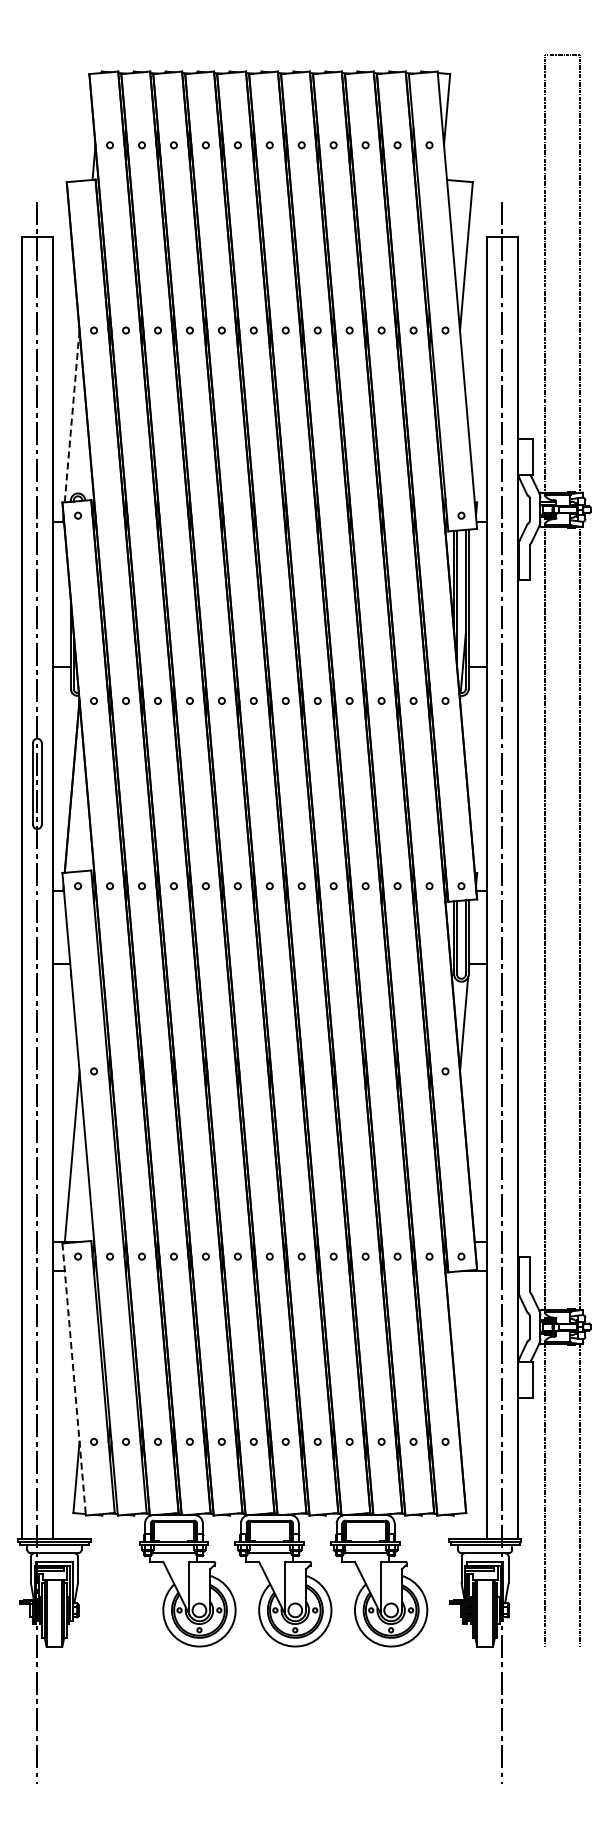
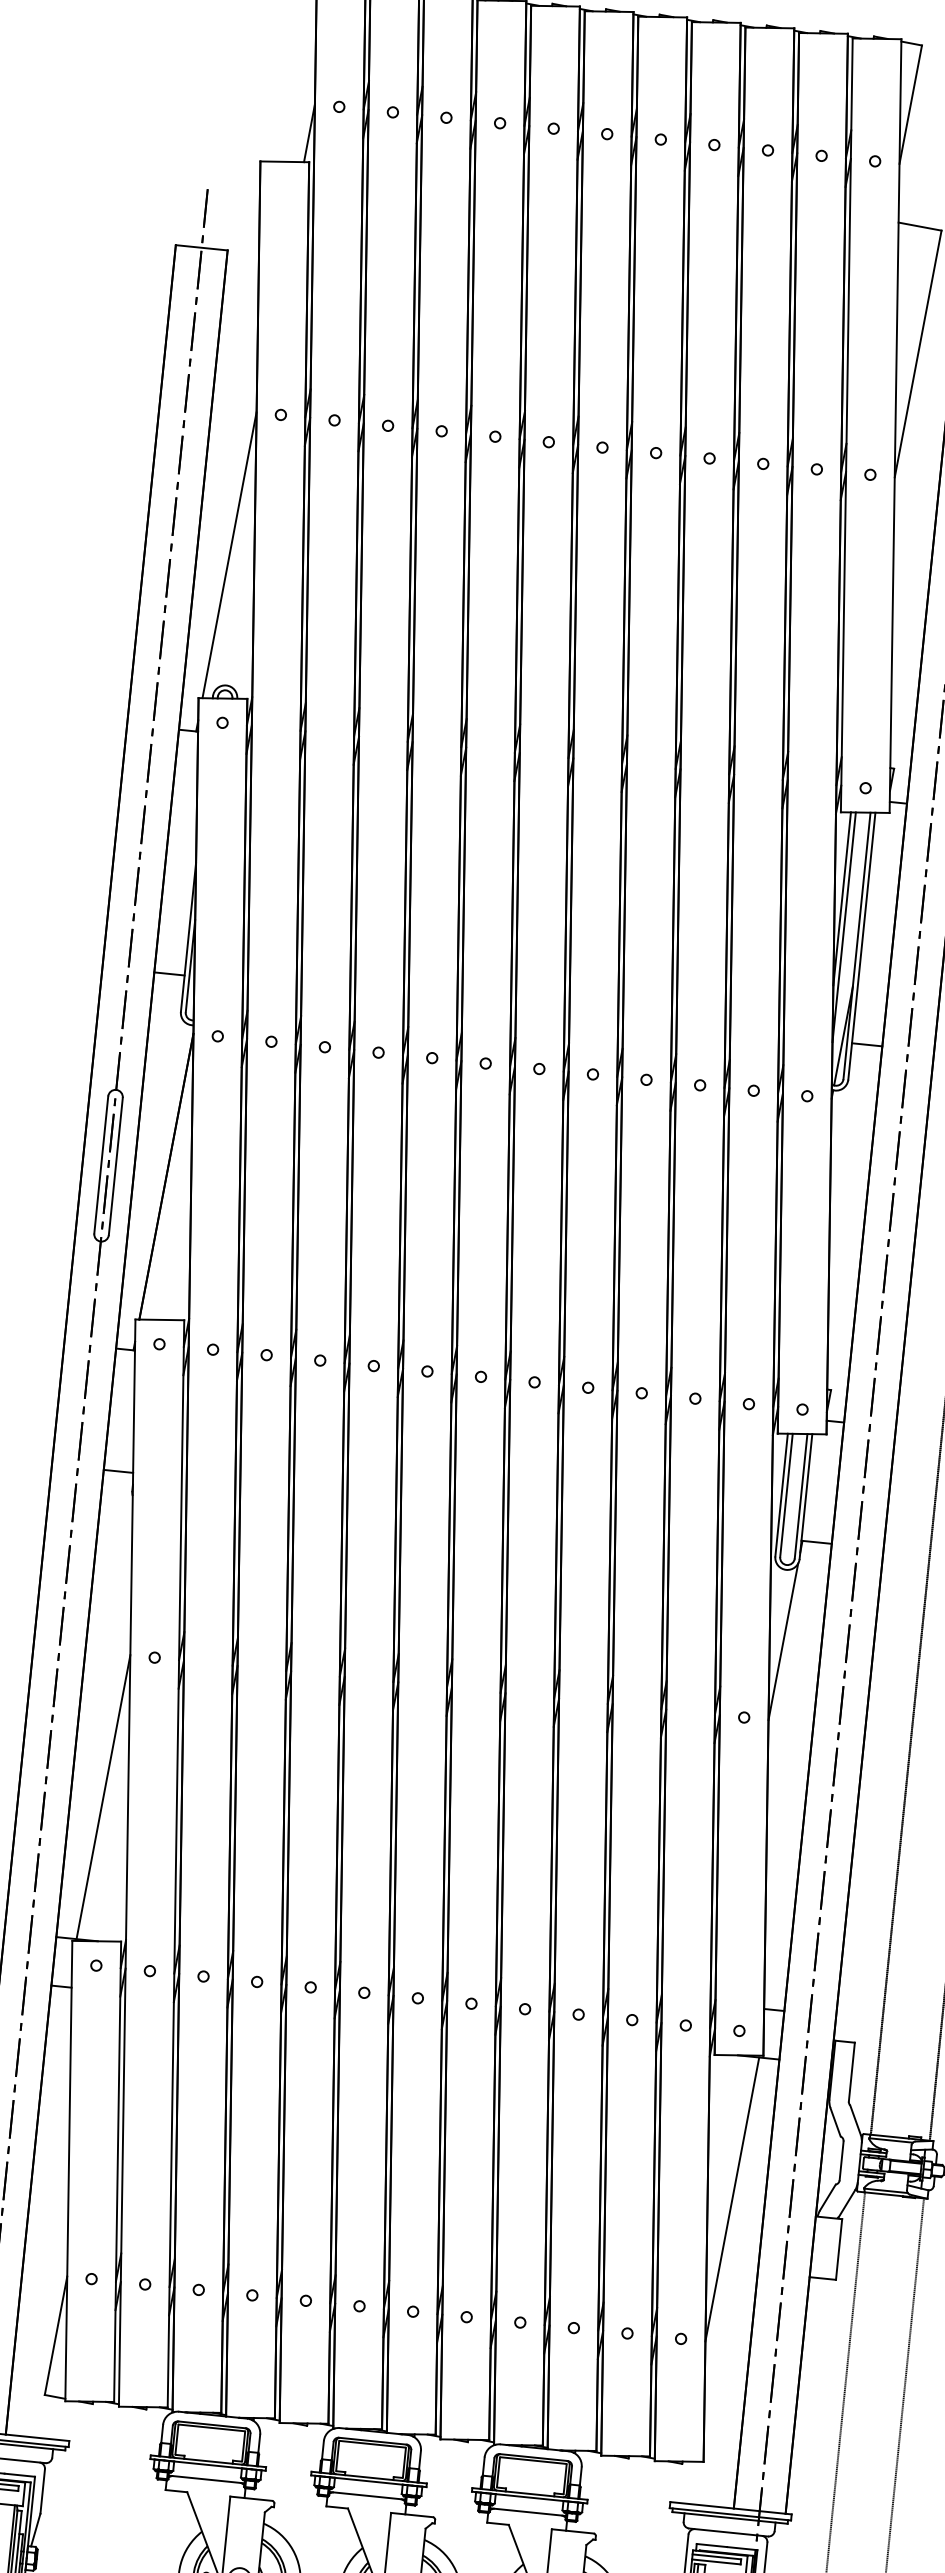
line: (72, 415) -> (230, 553), dashed -> solid
line: (467, 1356) -> (732, 2199), added
line: (74, 1379) -> (69, 2171), dashed -> solid

